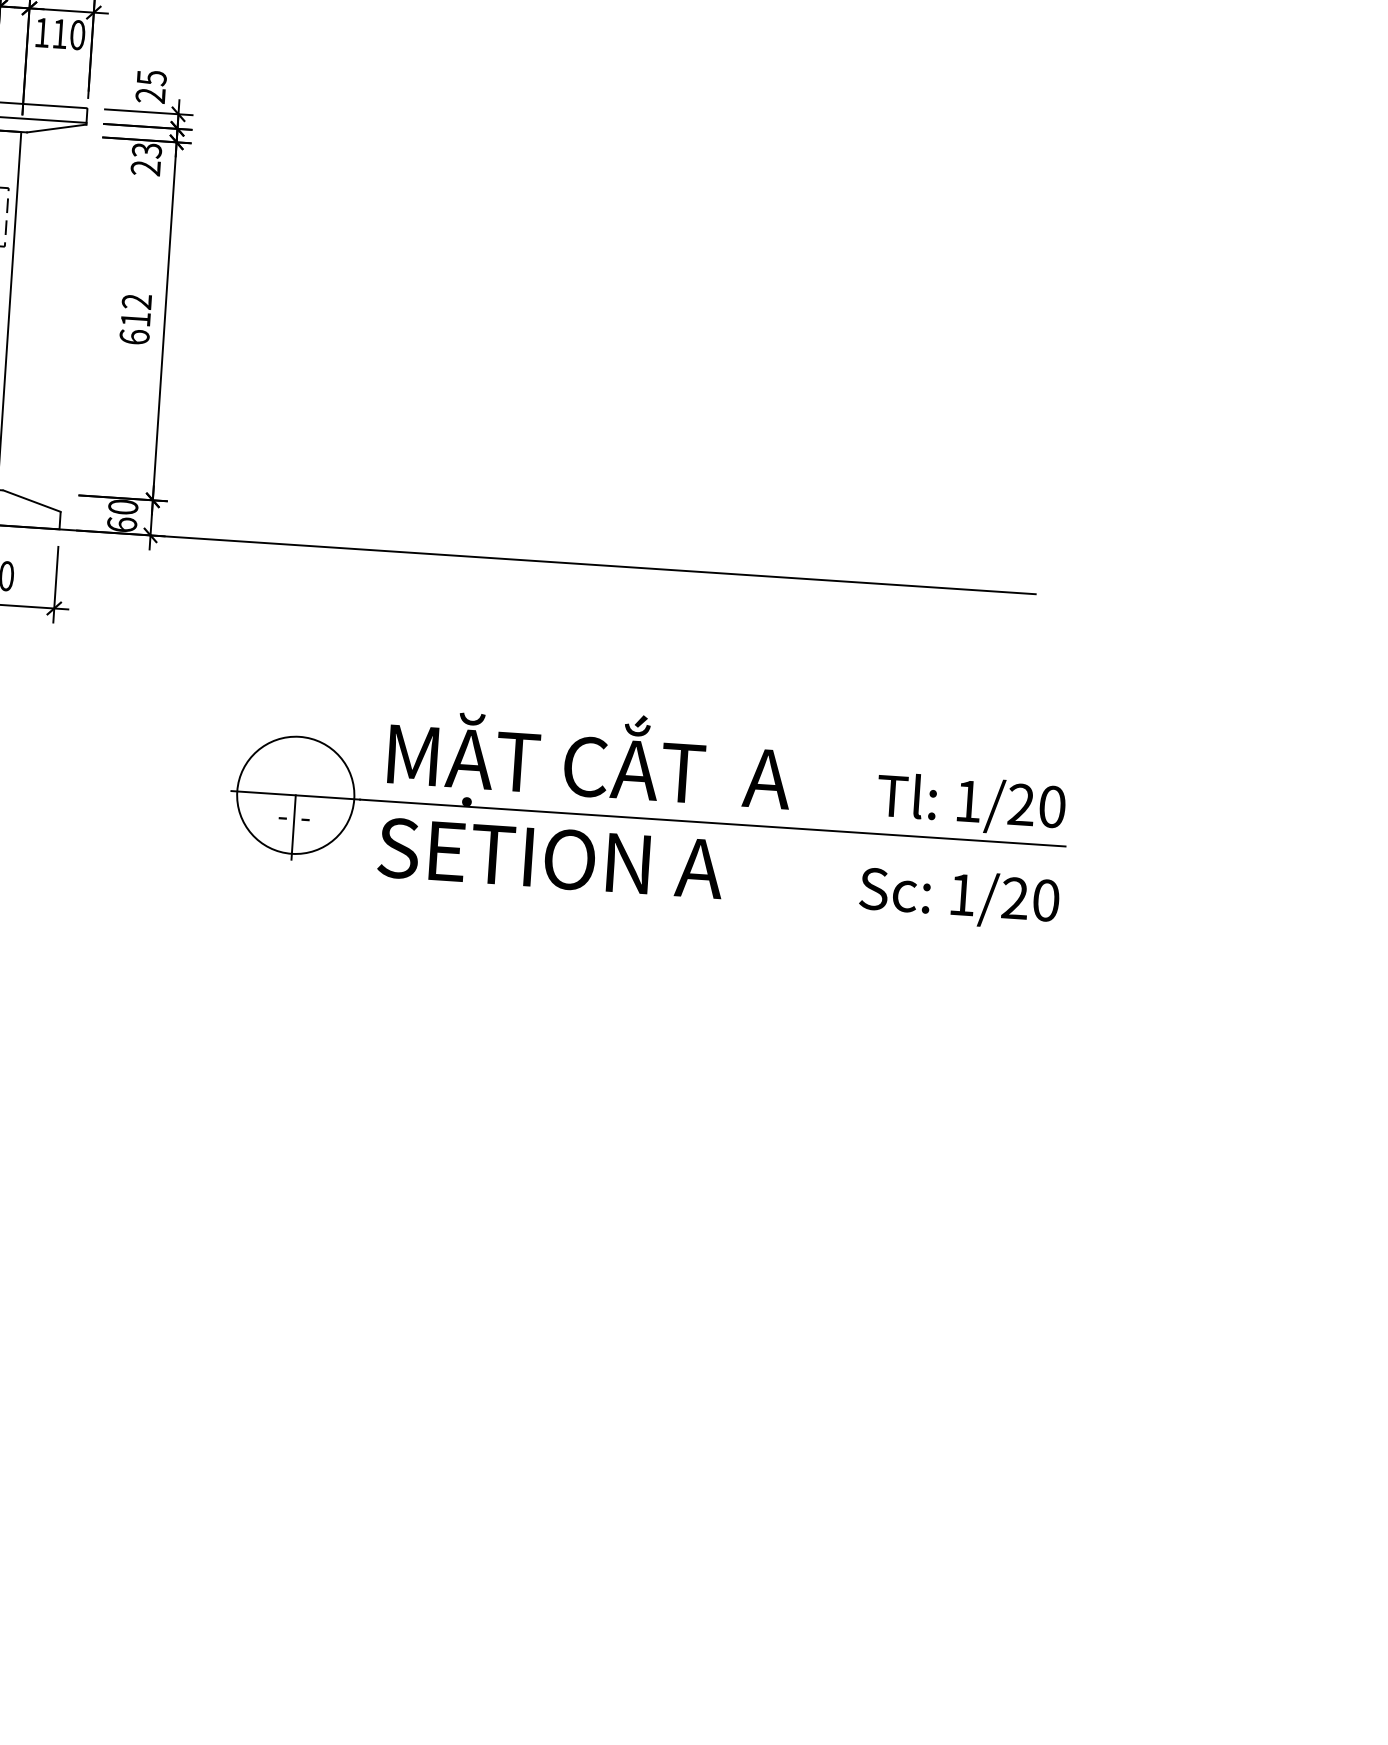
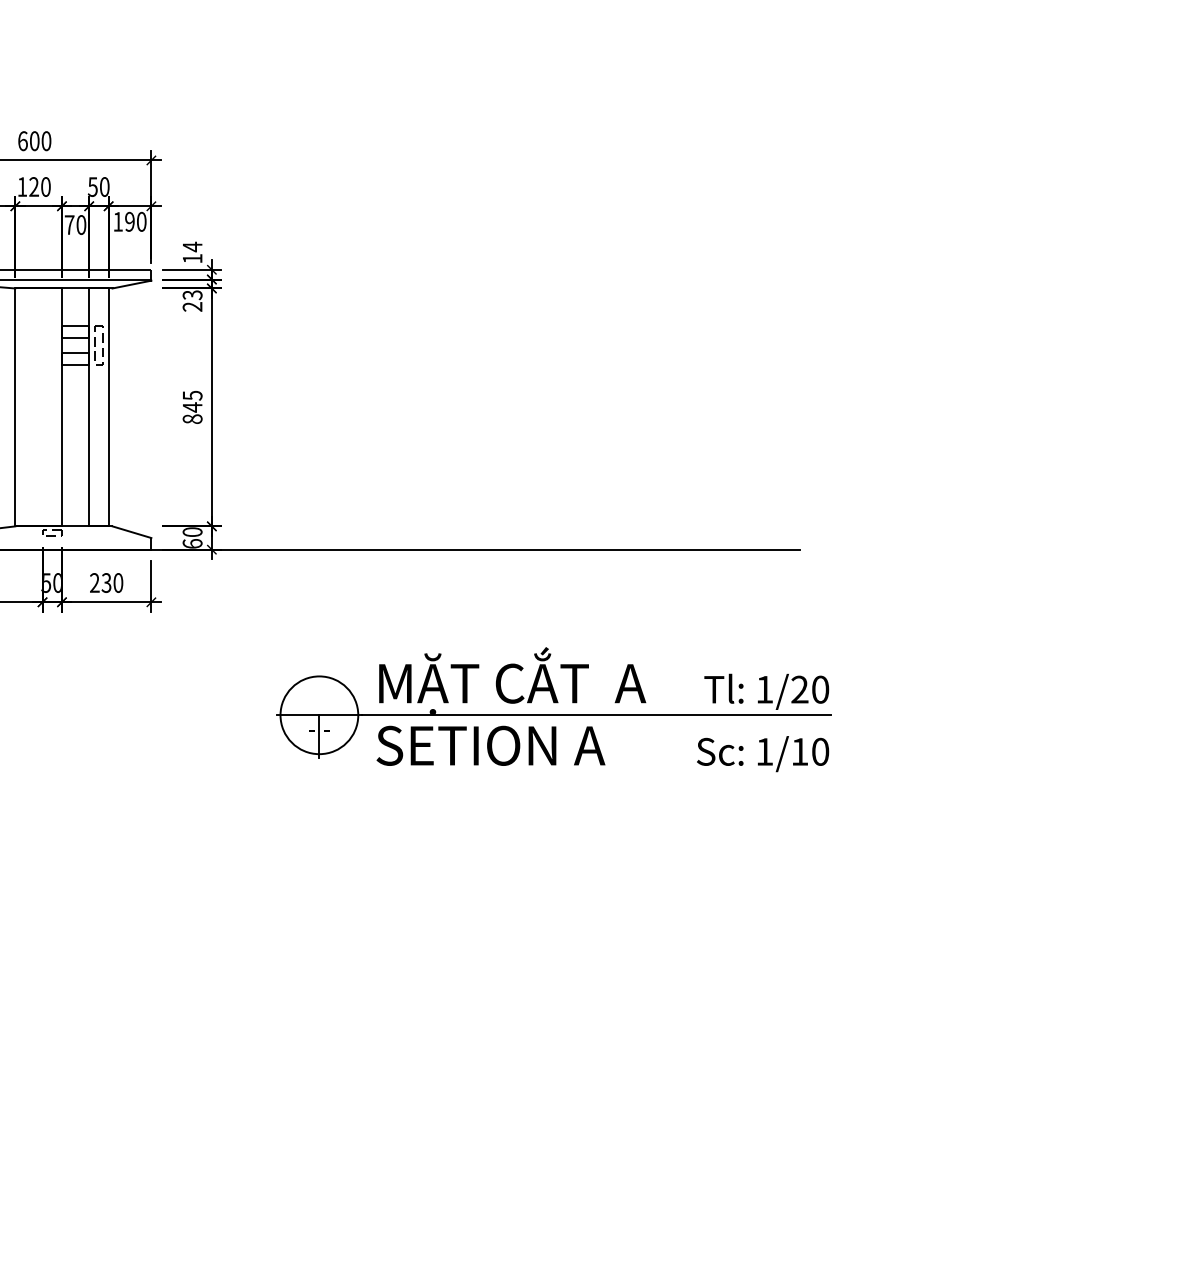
text: (59, 33) -> (129, 221), 110 -> 190
text: (151, 86) -> (192, 252), 25 -> 14
text: (135, 318) -> (192, 406), 612 -> 845
text: (1014, 897) -> (799, 751), 1/20 -> 1/10

